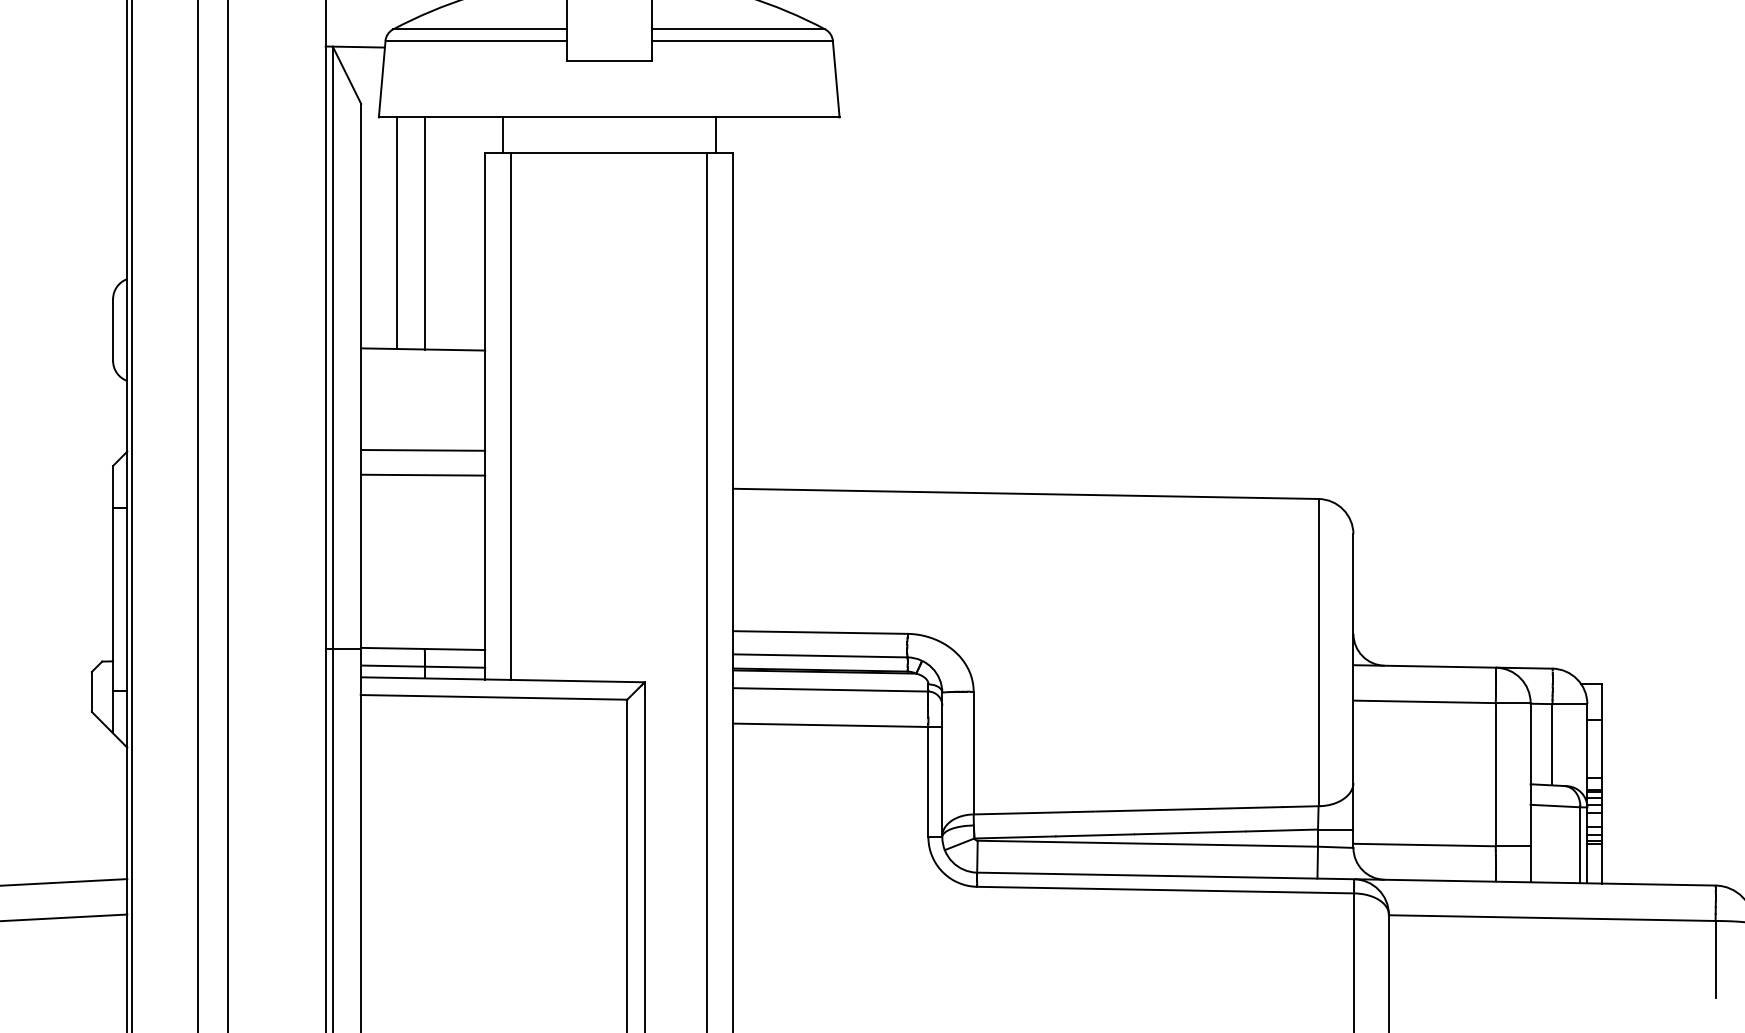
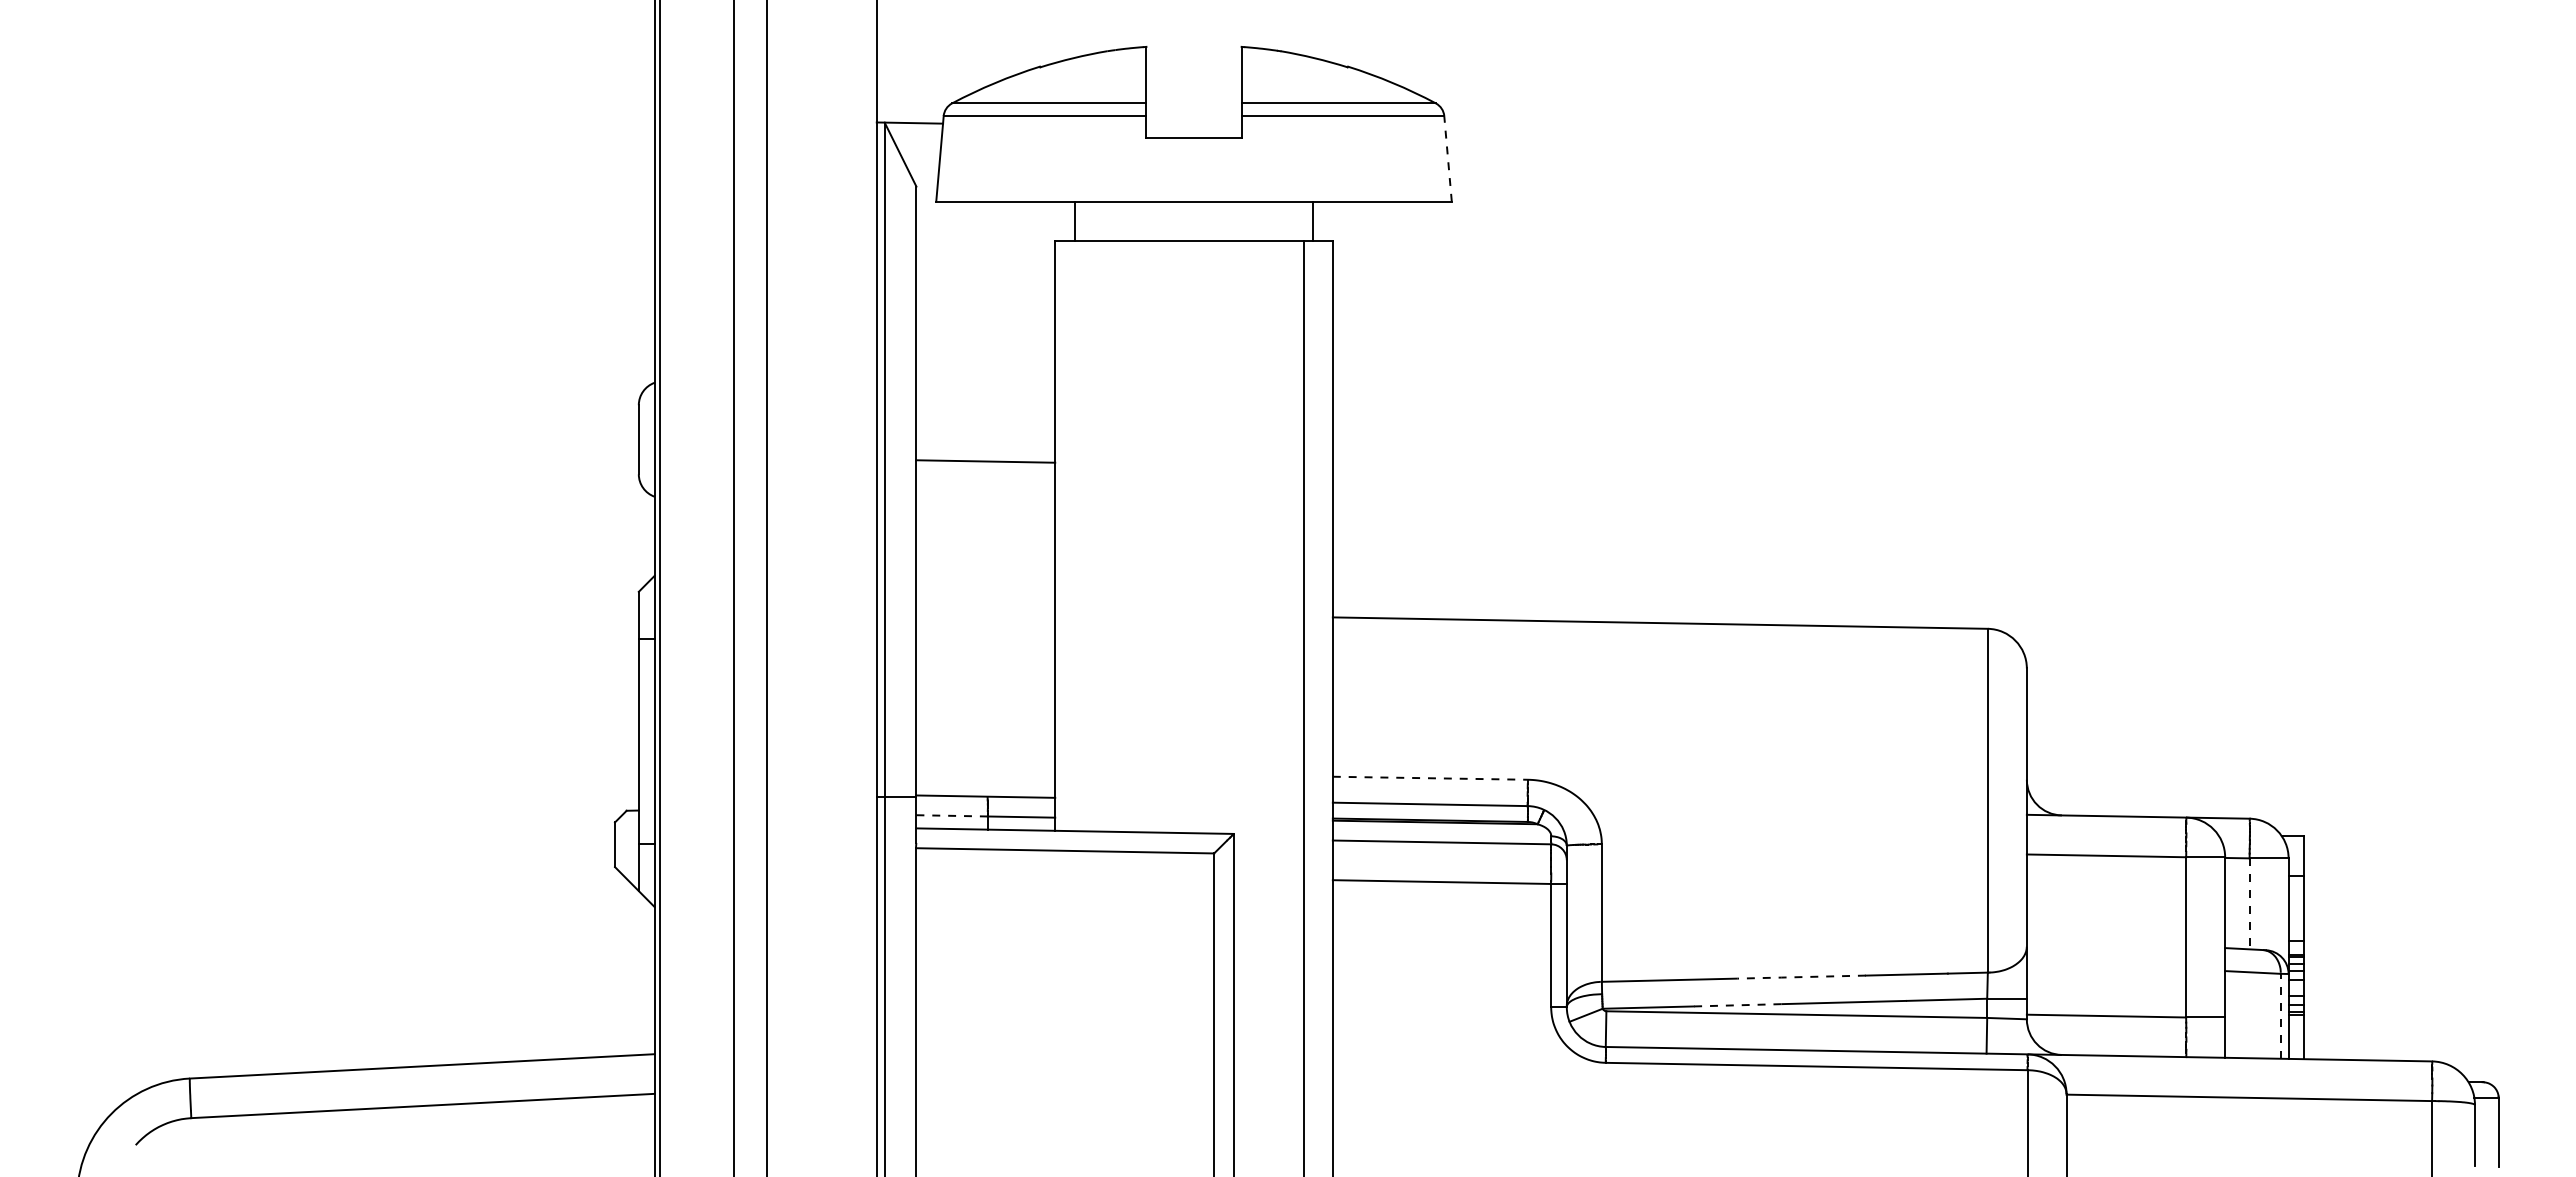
line: (836, 78) -> (1448, 158), solid -> dashed
line: (396, 232) -> (956, 330), removed
line: (424, 233) -> (987, 331), removed
line: (511, 416) -> (1084, 536), removed
line: (422, 450) -> (985, 574), removed
line: (422, 474) -> (985, 601), removed
line: (820, 632) -> (1430, 778), solid -> dashed
line: (393, 665) -> (952, 815), solid -> dashed
line: (1552, 744) -> (2249, 903), solid -> dashed
line: (1152, 810) -> (1801, 977), solid -> dashed
line: (1094, 835) -> (1737, 1005), solid -> dashed
line: (1580, 844) -> (2280, 1015), solid -> dashed

